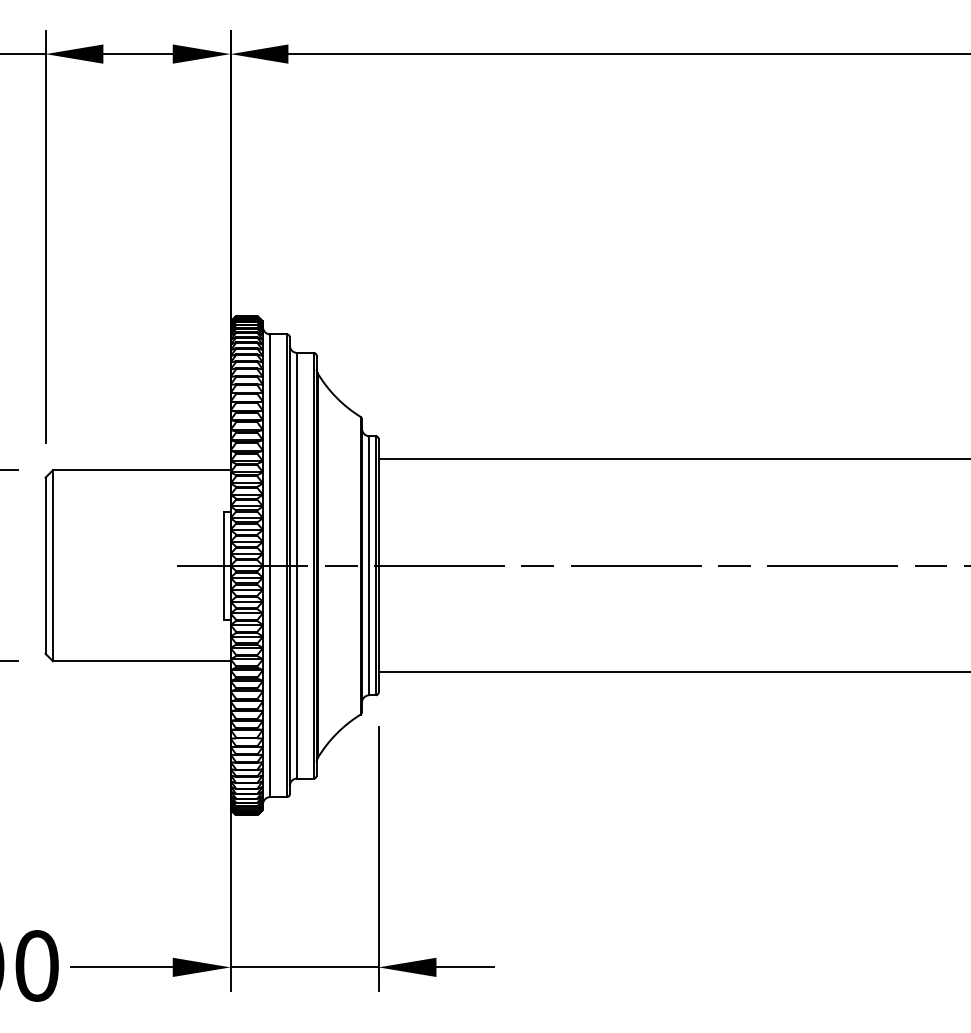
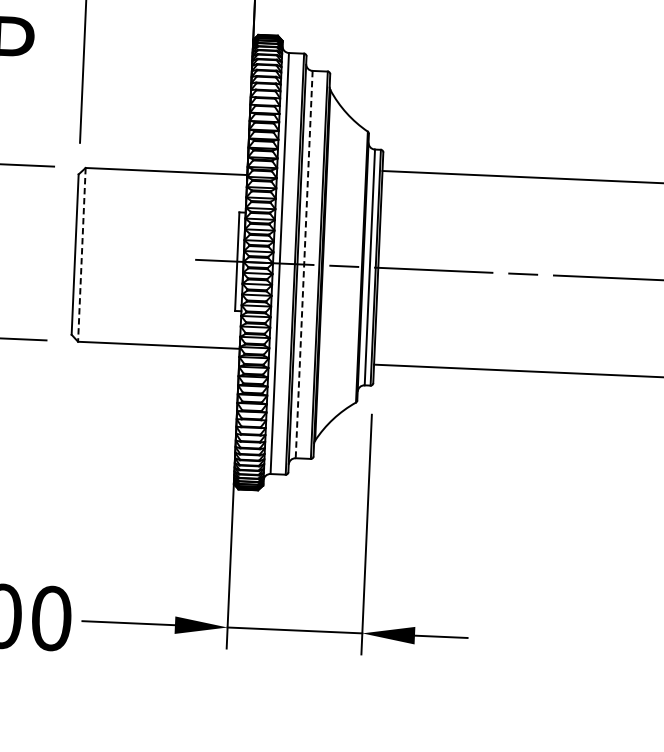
line: (297, 565) -> (304, 264), solid -> dashed
line: (52, 566) -> (81, 255), solid -> dashed

